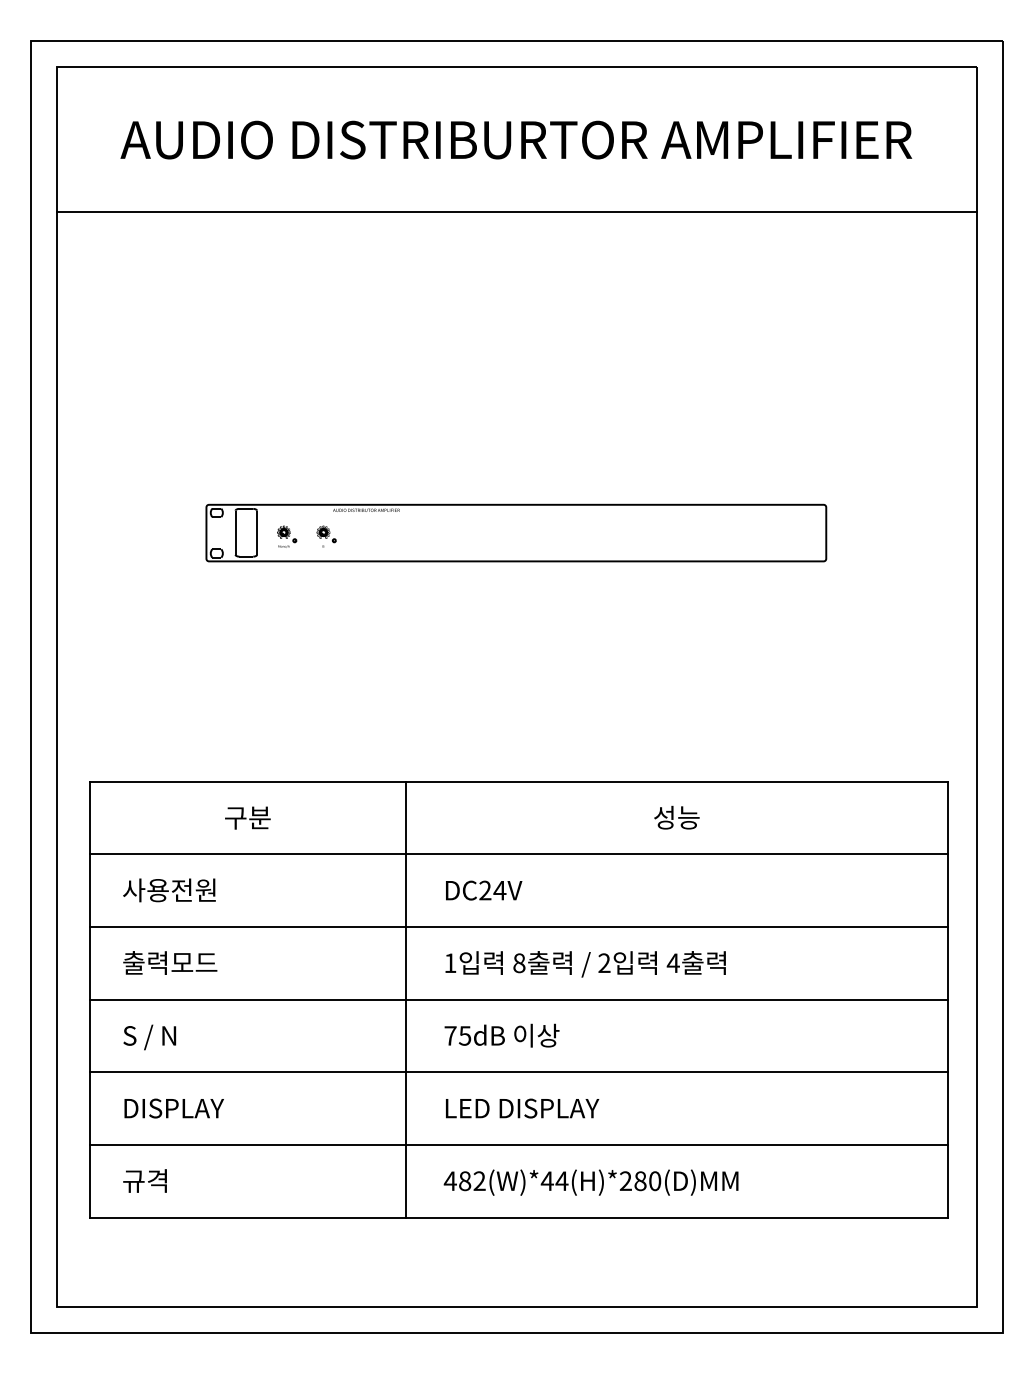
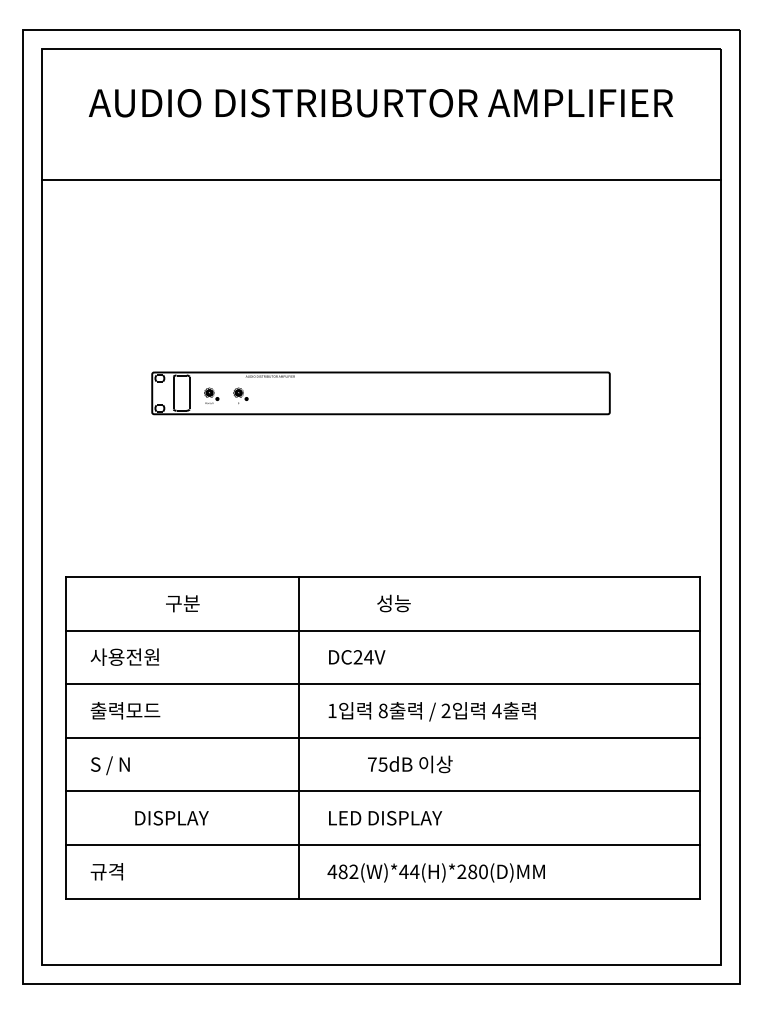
line: (516, 211) -> (381, 179), moved
text: (676, 817) -> (393, 603), moved
text: (501, 1035) -> (409, 764), moved
text: (173, 1108) -> (171, 818), moved

